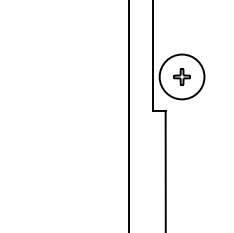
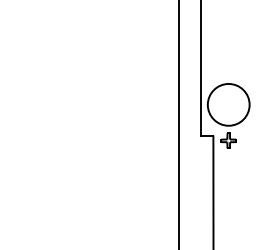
part: (181, 76) -> (228, 140), moved

